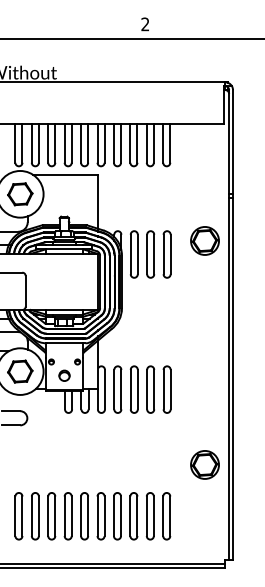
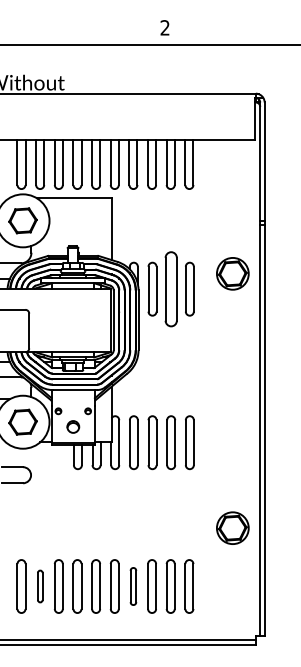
part: (150, 253) -> (170, 288), size x1.4
part: (35, 516) -> (40, 586), size x0.6
part: (117, 516) -> (133, 586), size x0.7

